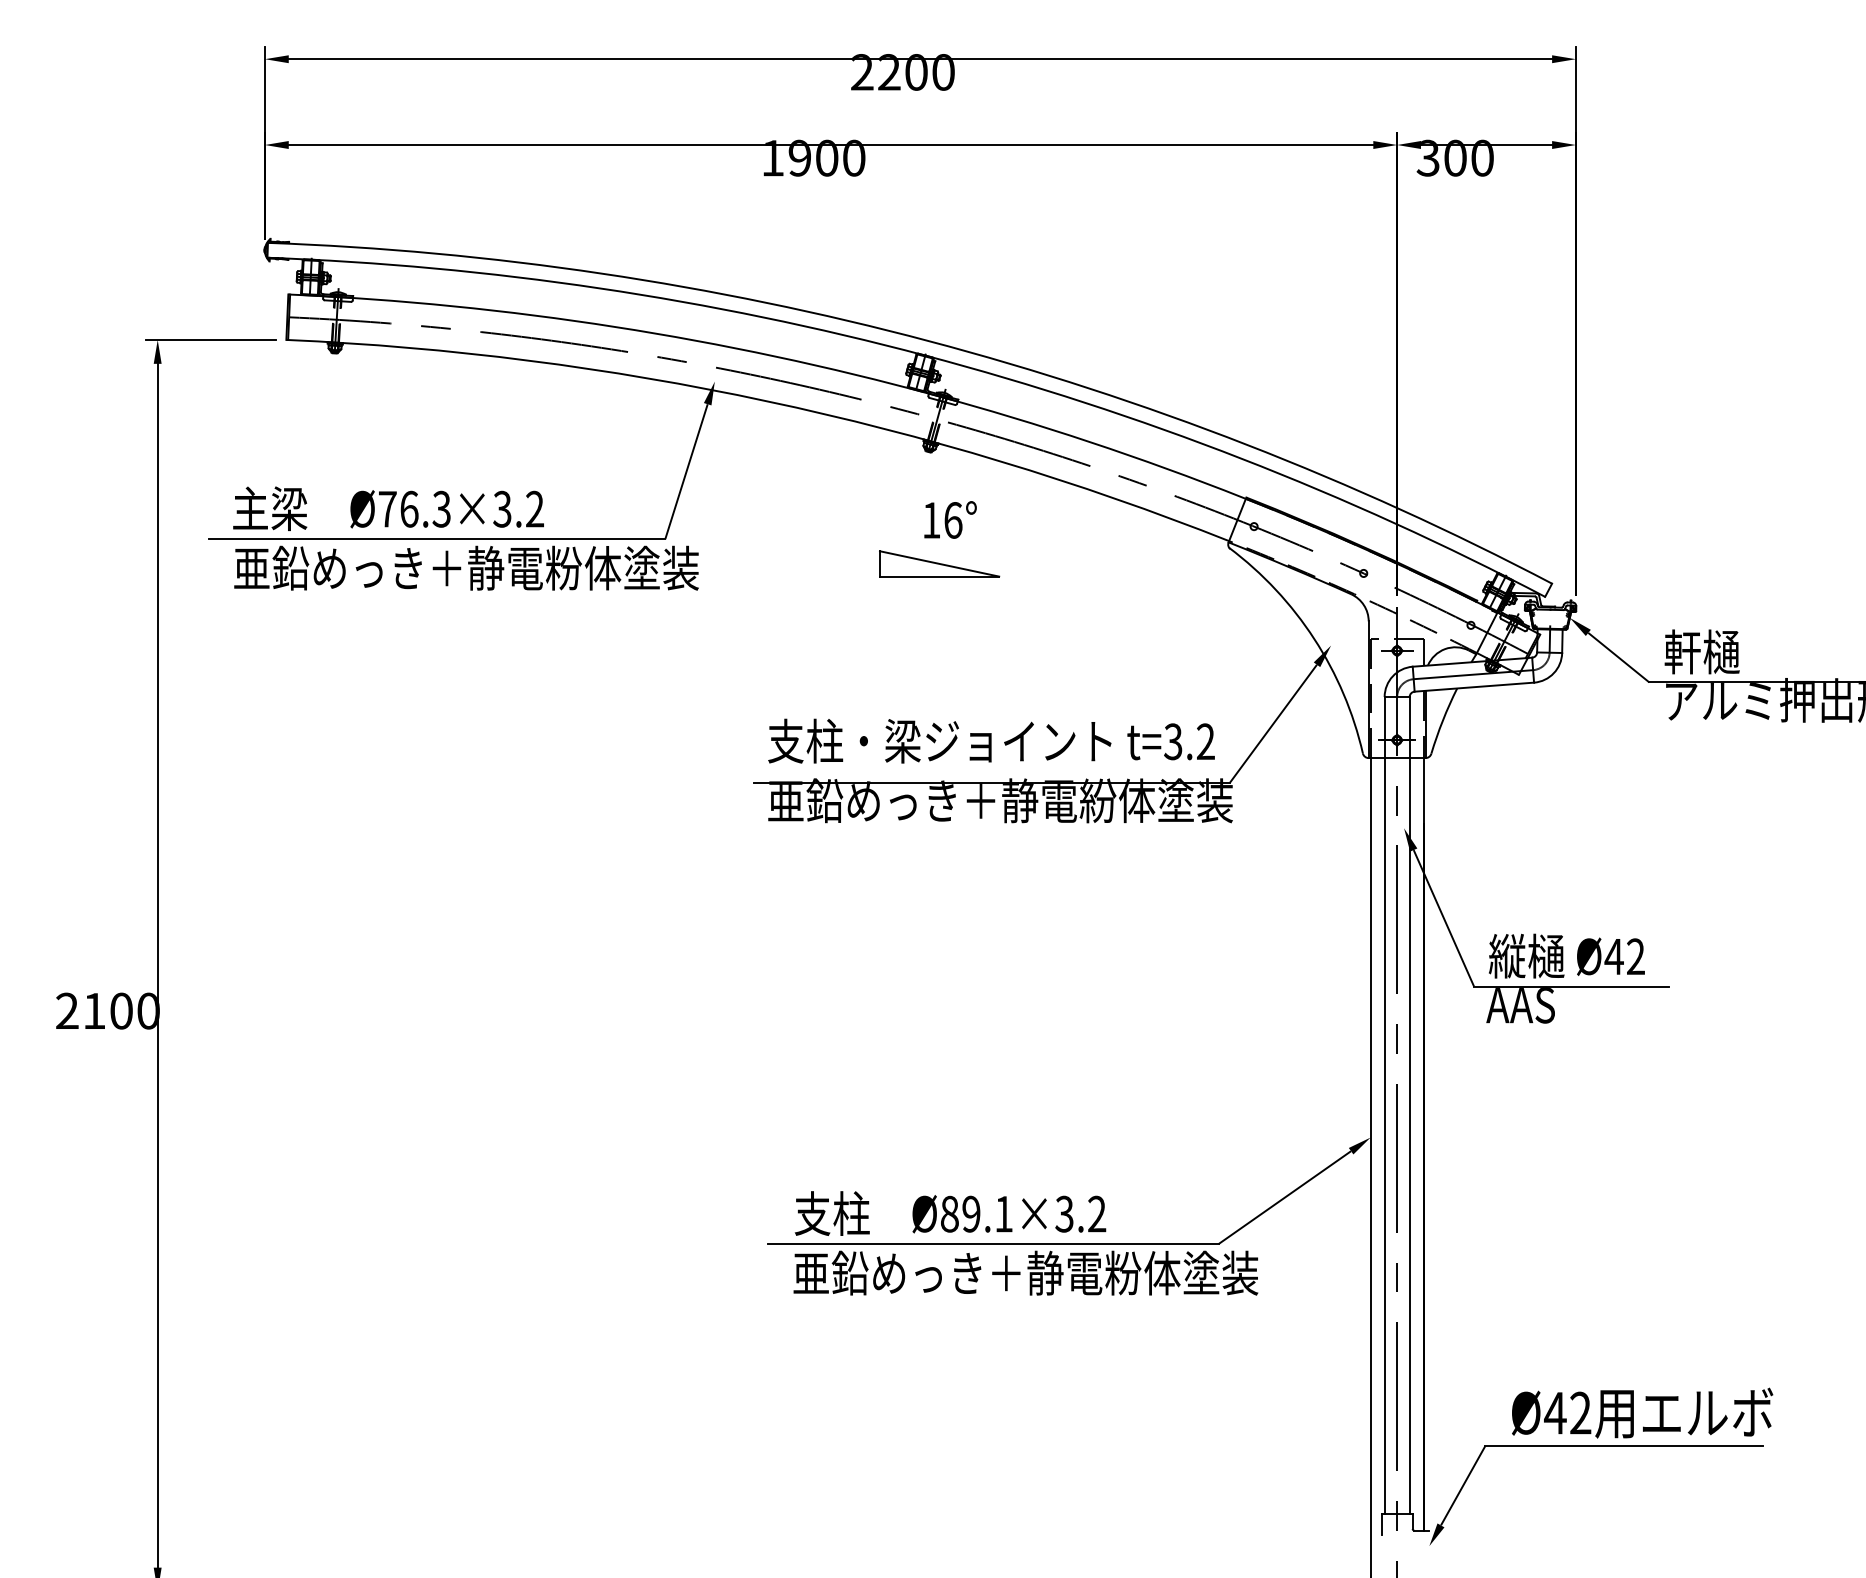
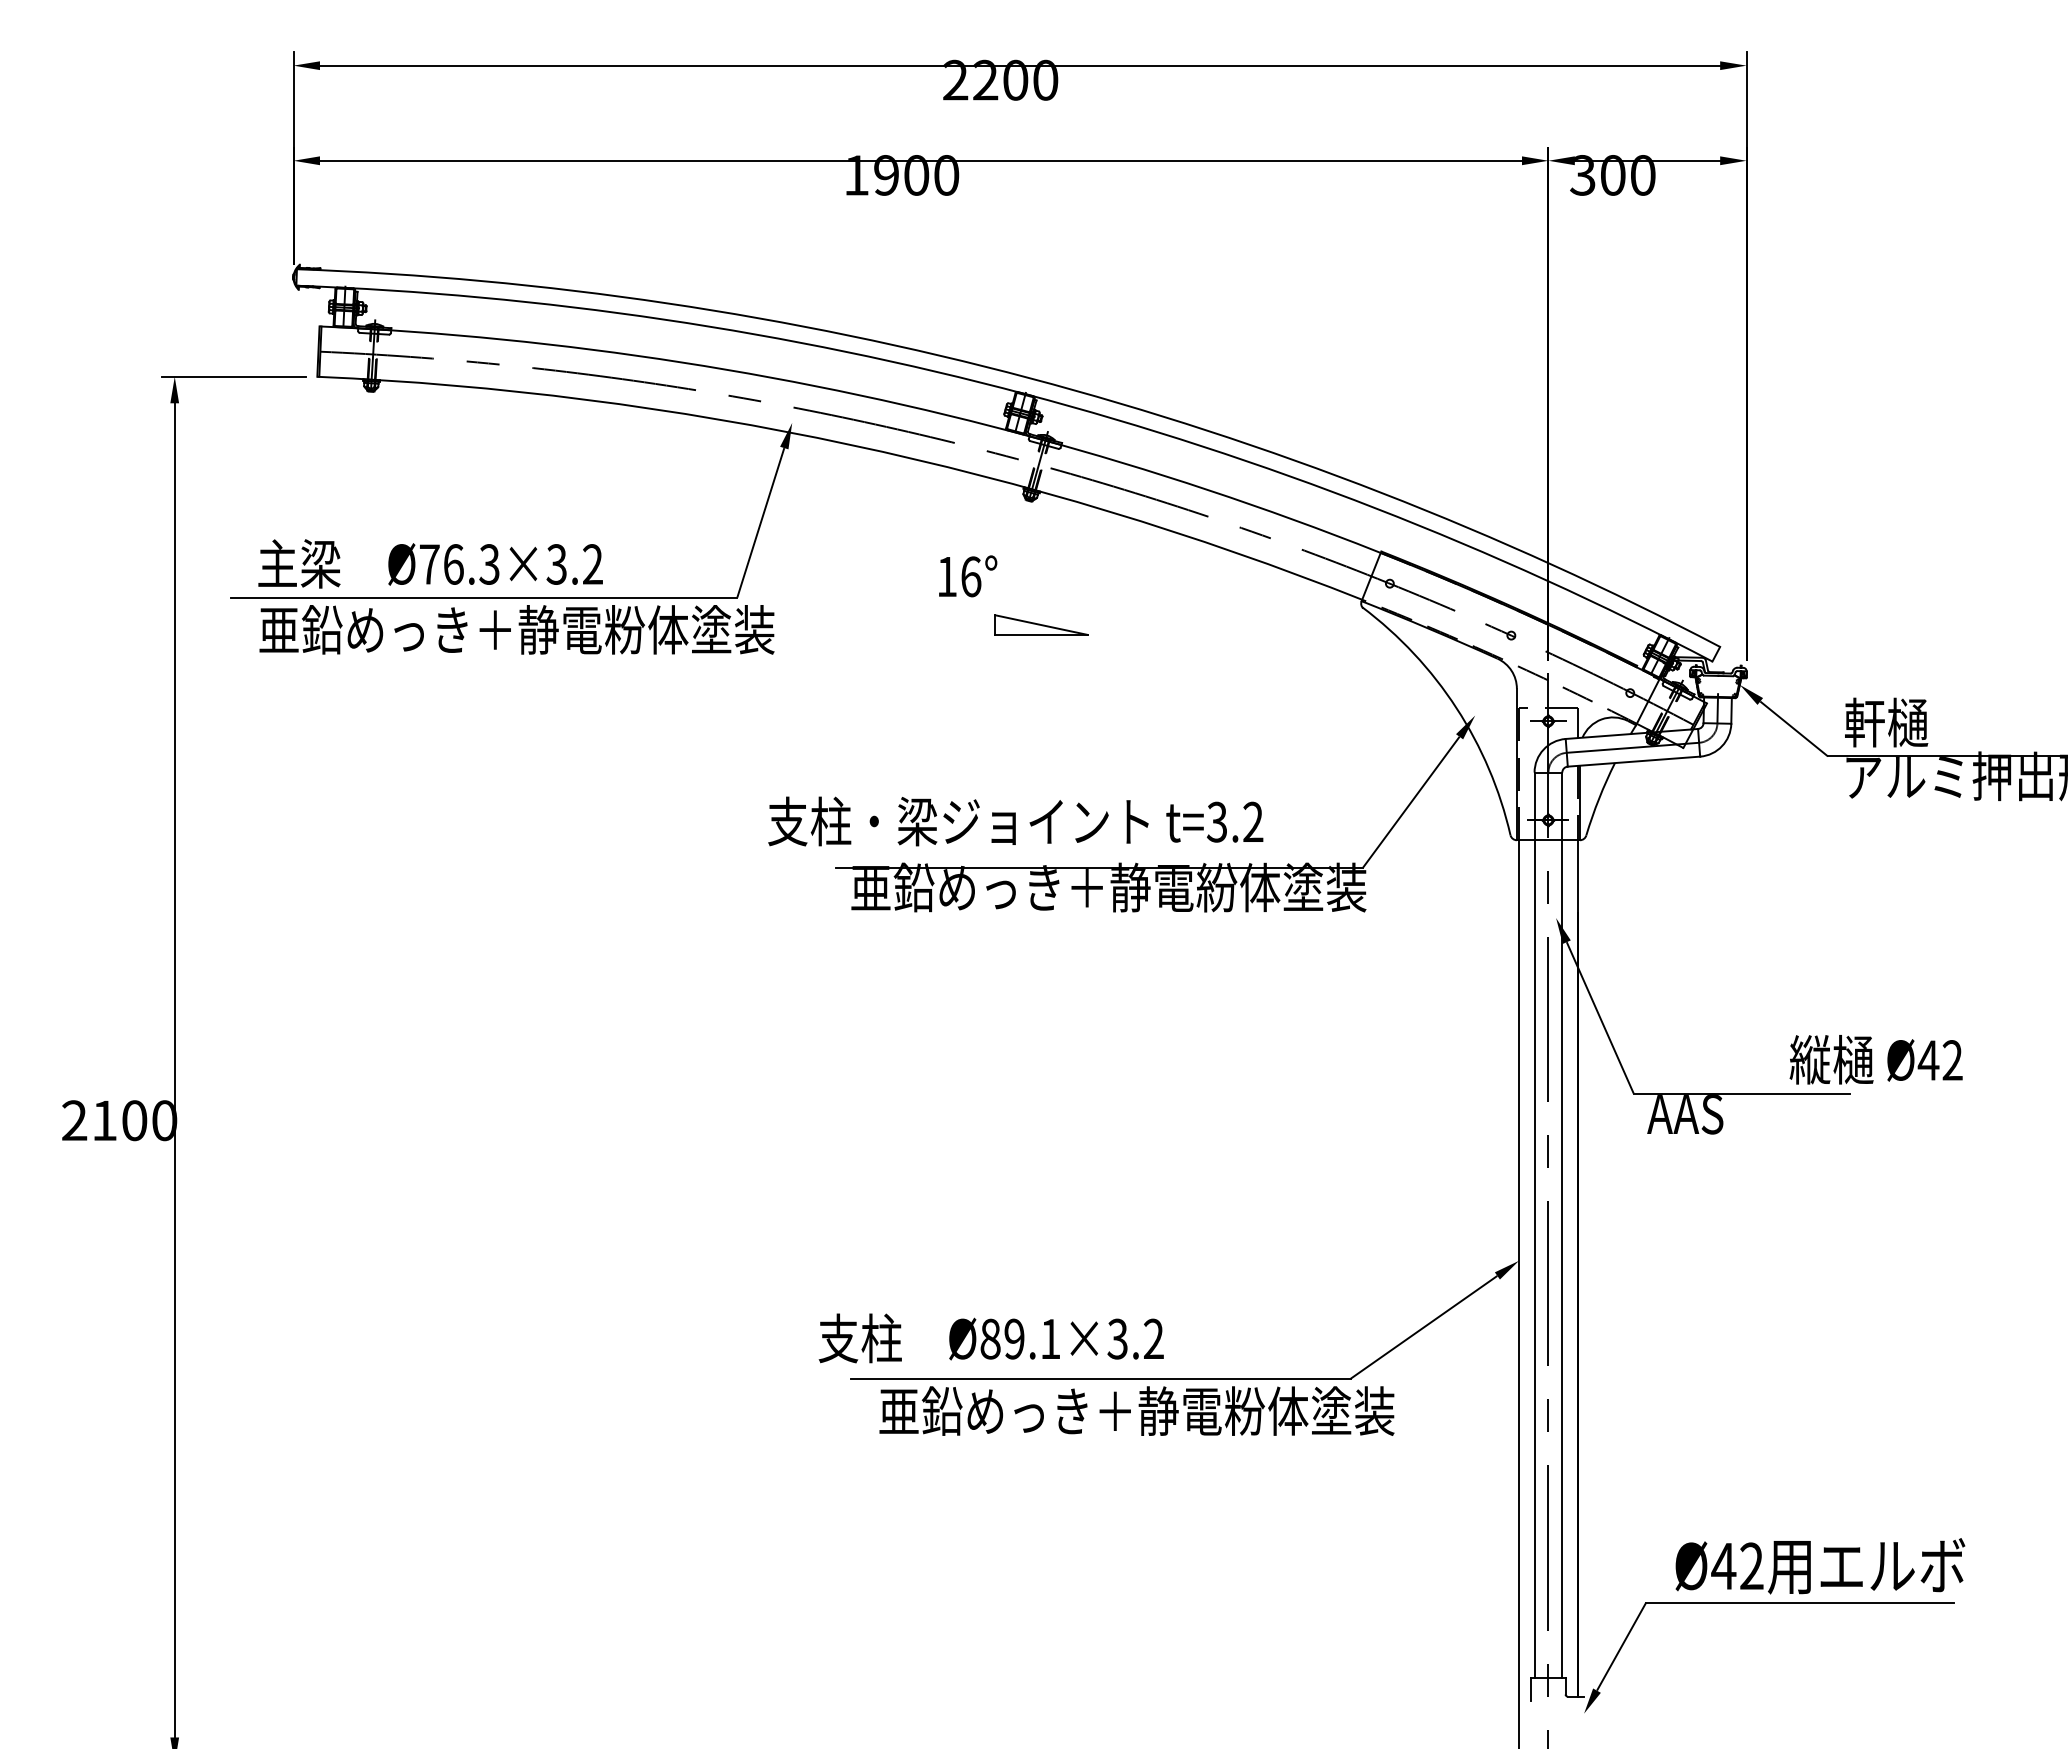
text: (950, 519) -> (968, 575), moved
part: (939, 563) -> (1041, 624), size x0.7
text: (991, 740) -> (1015, 820), moved
text: (1566, 955) -> (1875, 1059), moved
text: (950, 1213) -> (991, 1338), moved

